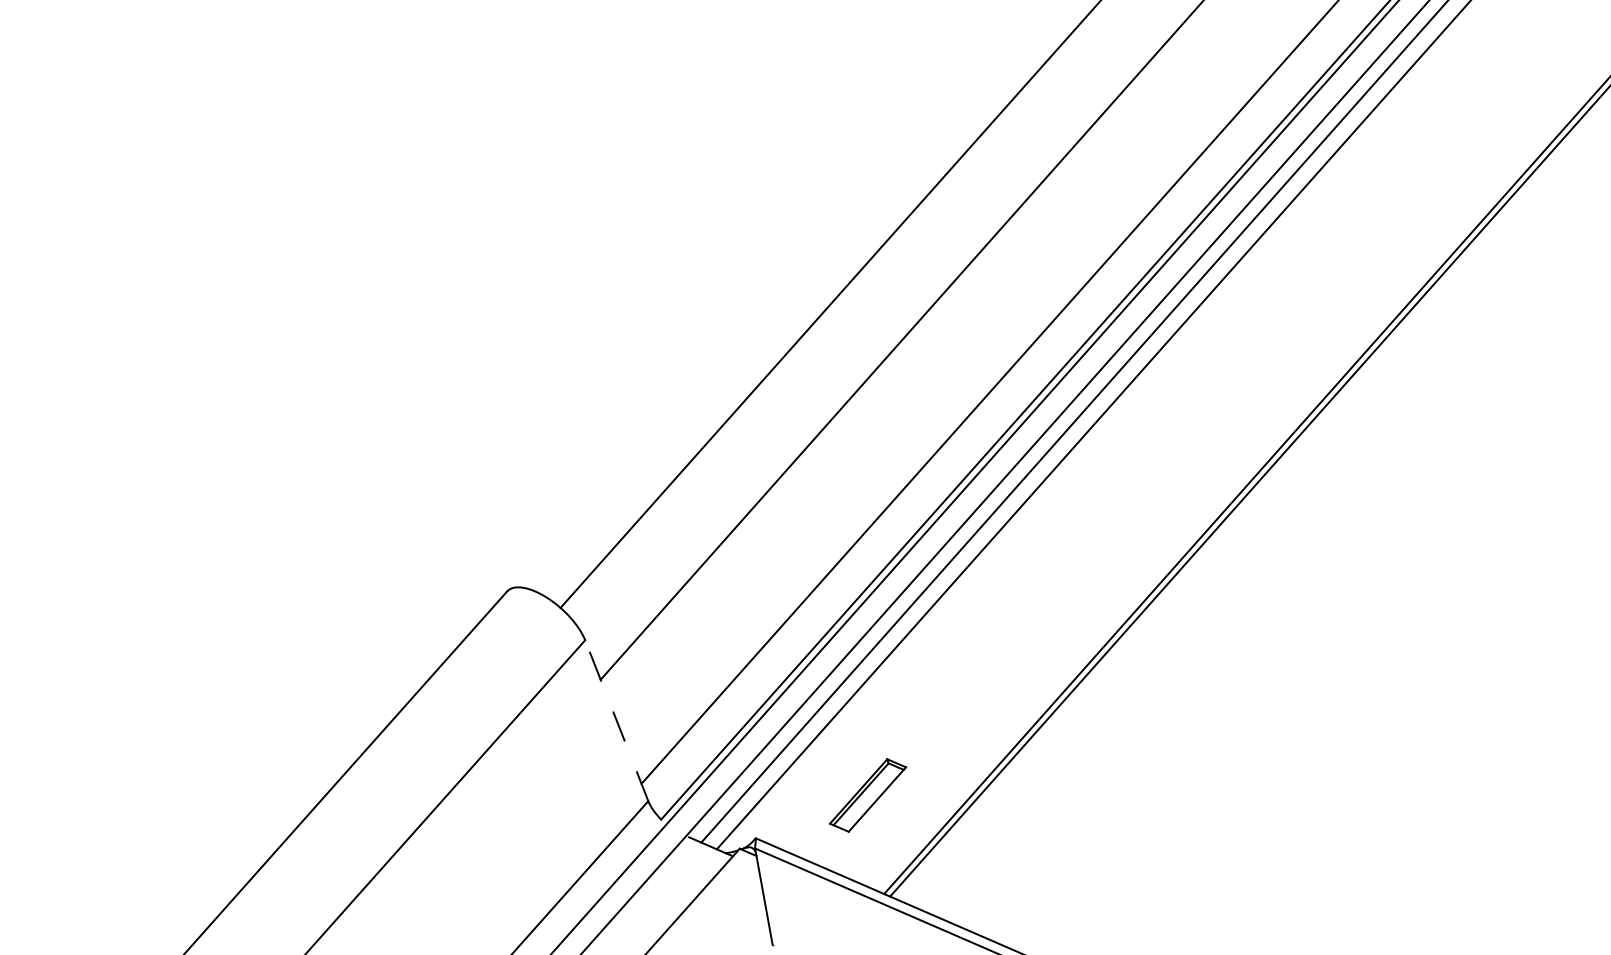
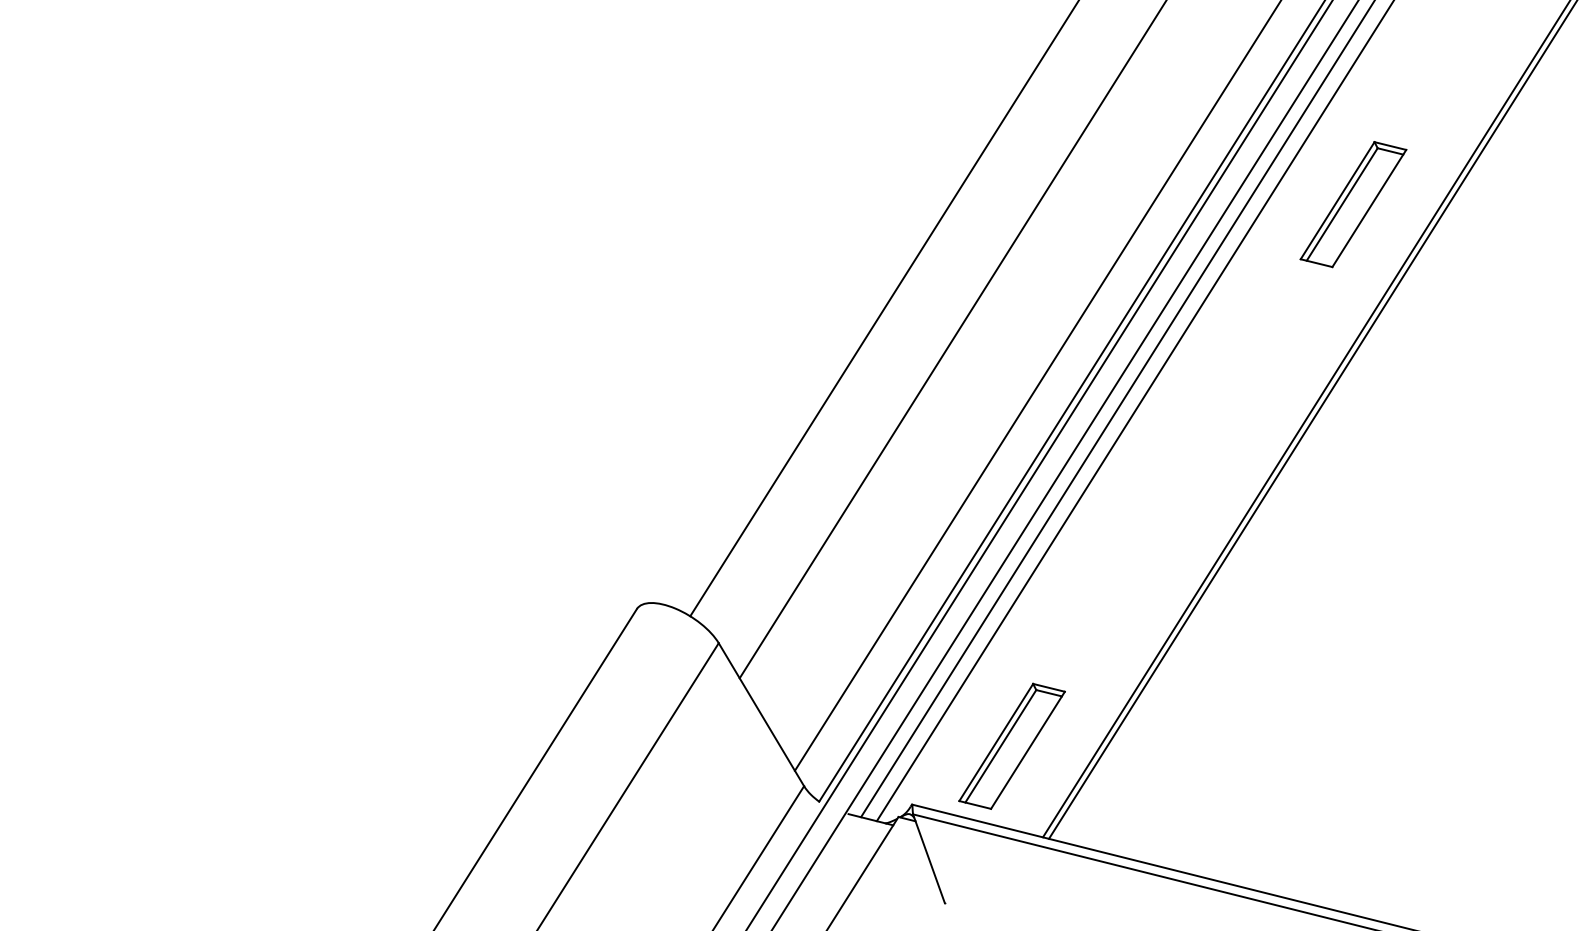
part: (1309, 298) -> (1353, 204), added
line: (616, 720) -> (761, 714), dashed -> solid
part: (867, 794) -> (1011, 745), size x1.67

